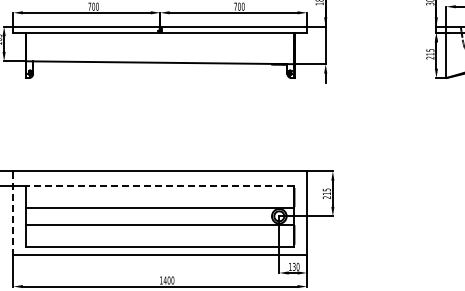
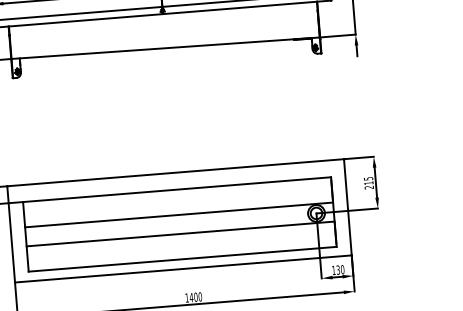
line: (159, 186) -> (176, 190), dashed -> solid
line: (13, 213) -> (11, 234), dashed -> solid

